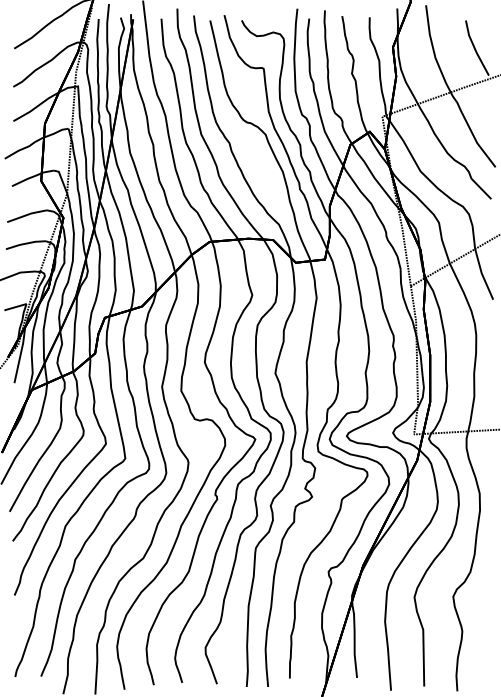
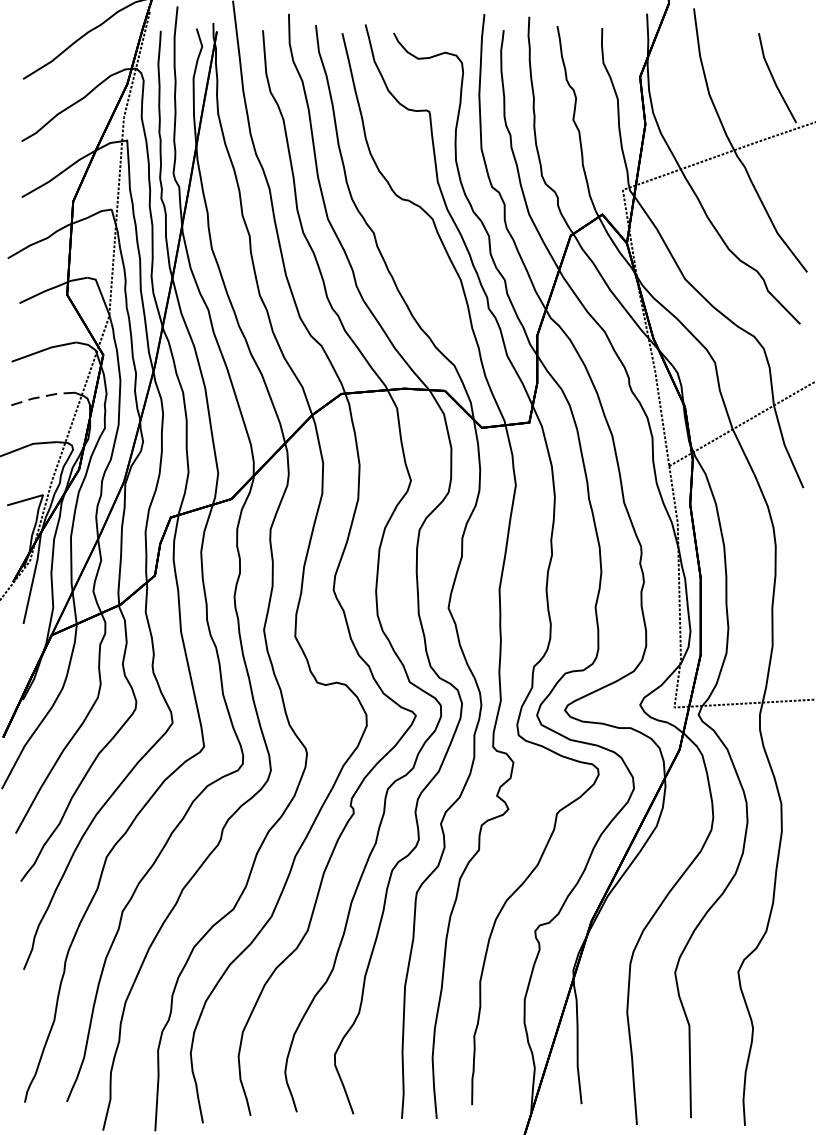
line: (25, 243) -> (41, 396), solid -> dashed

